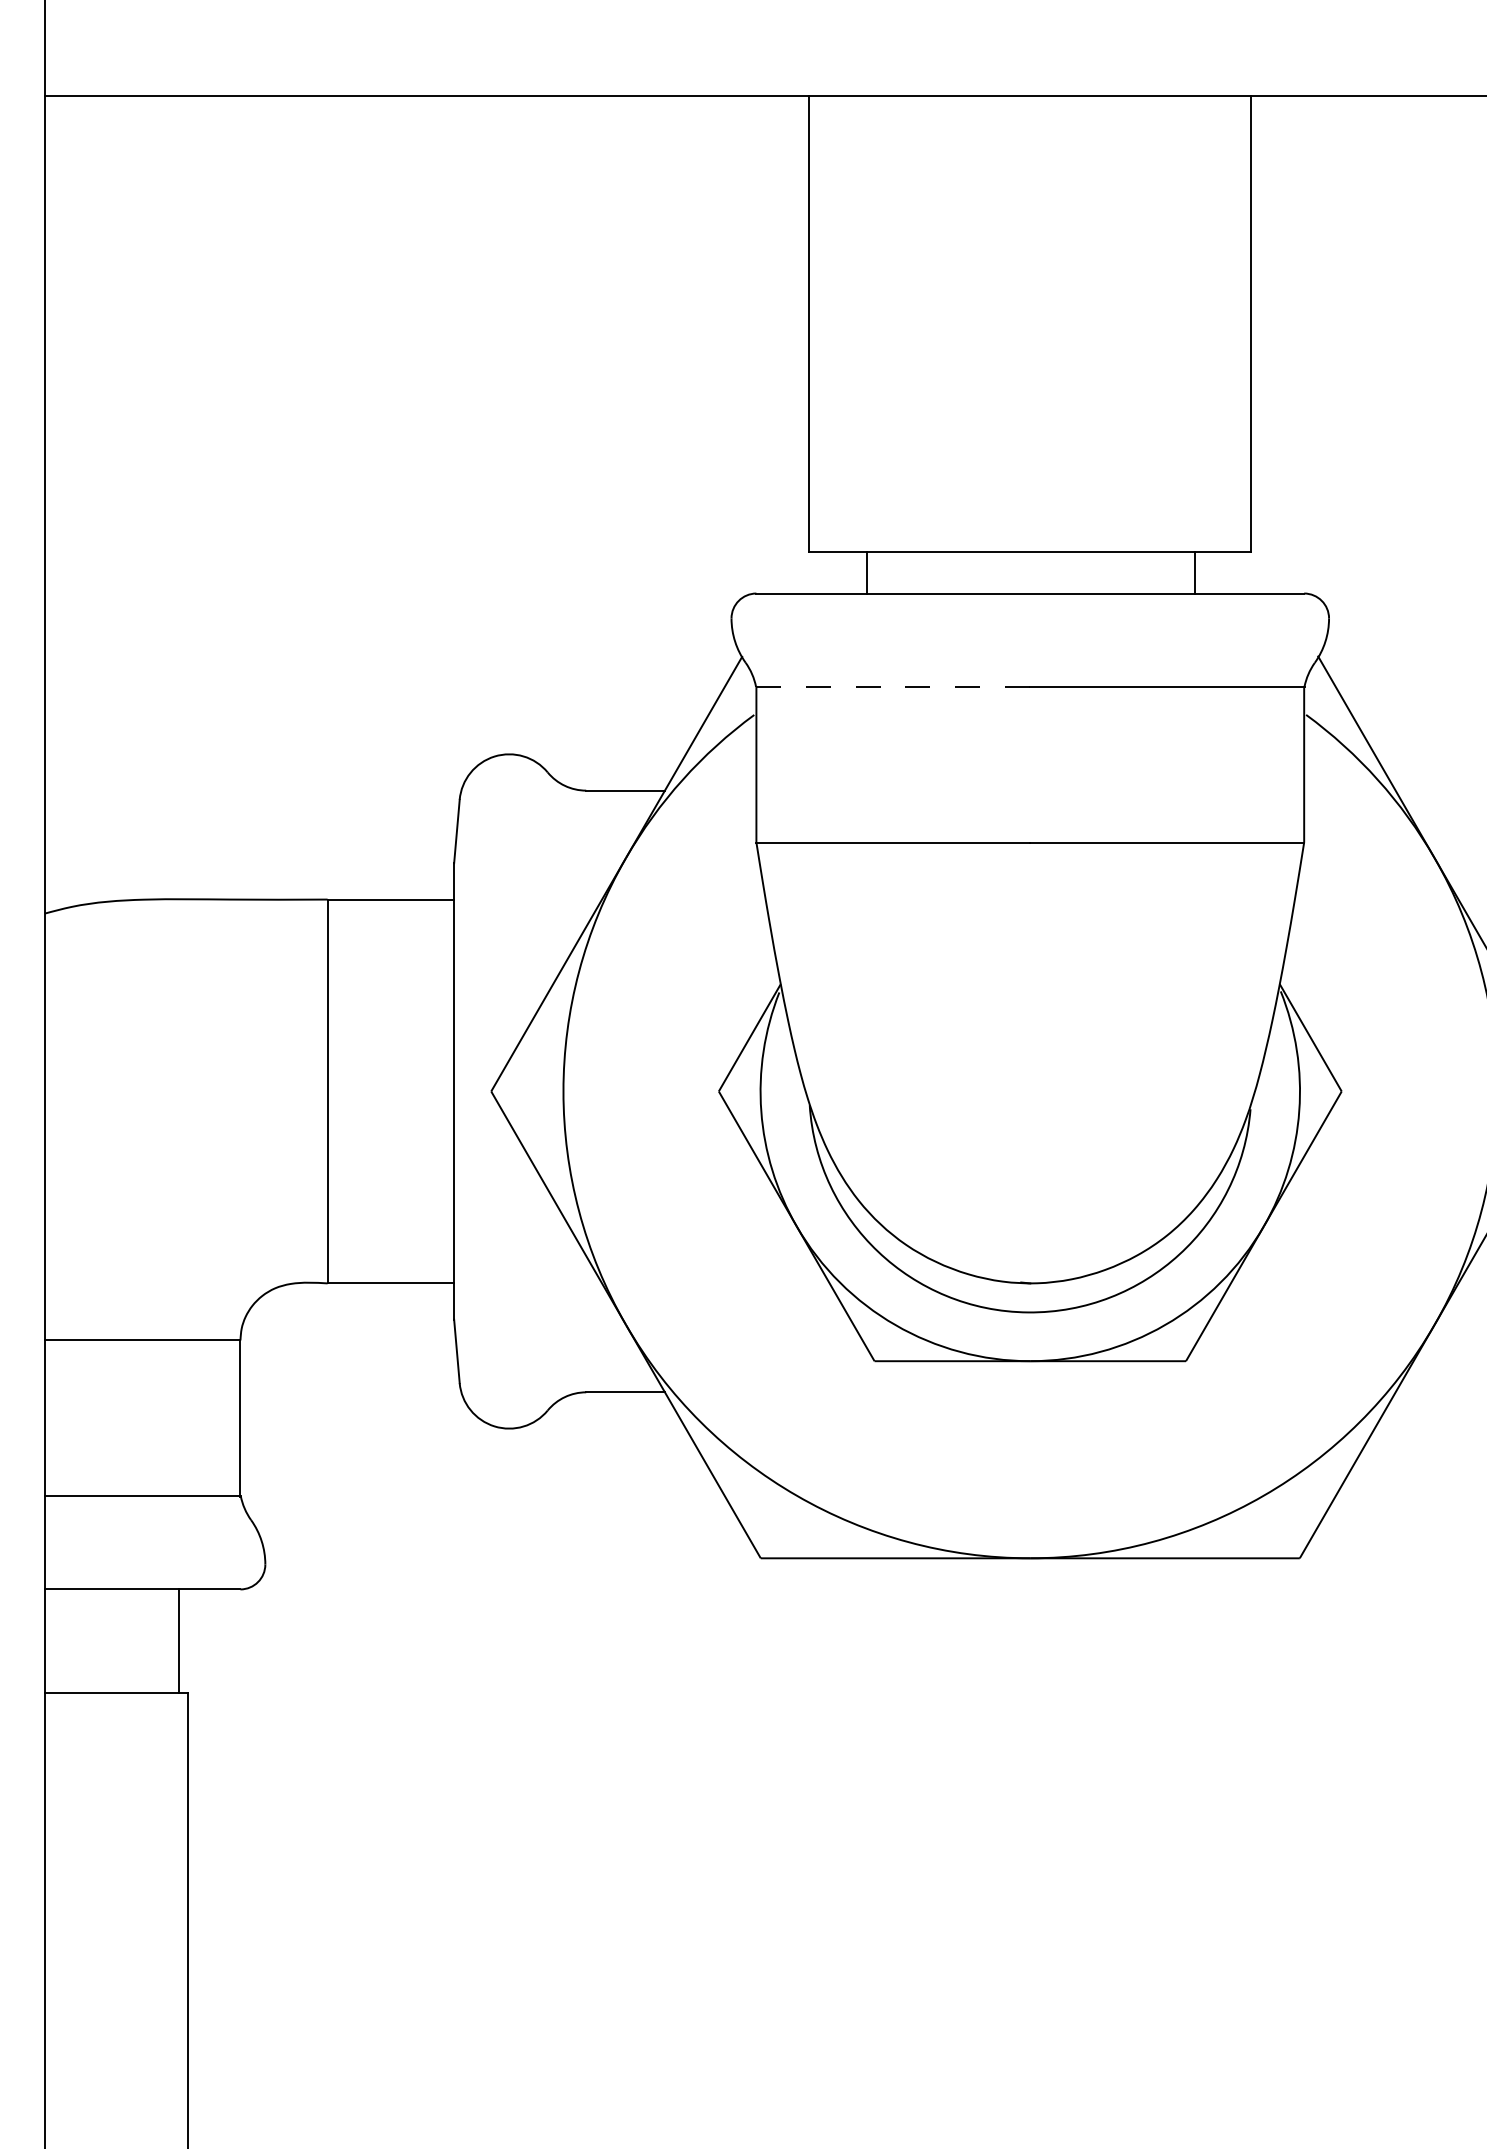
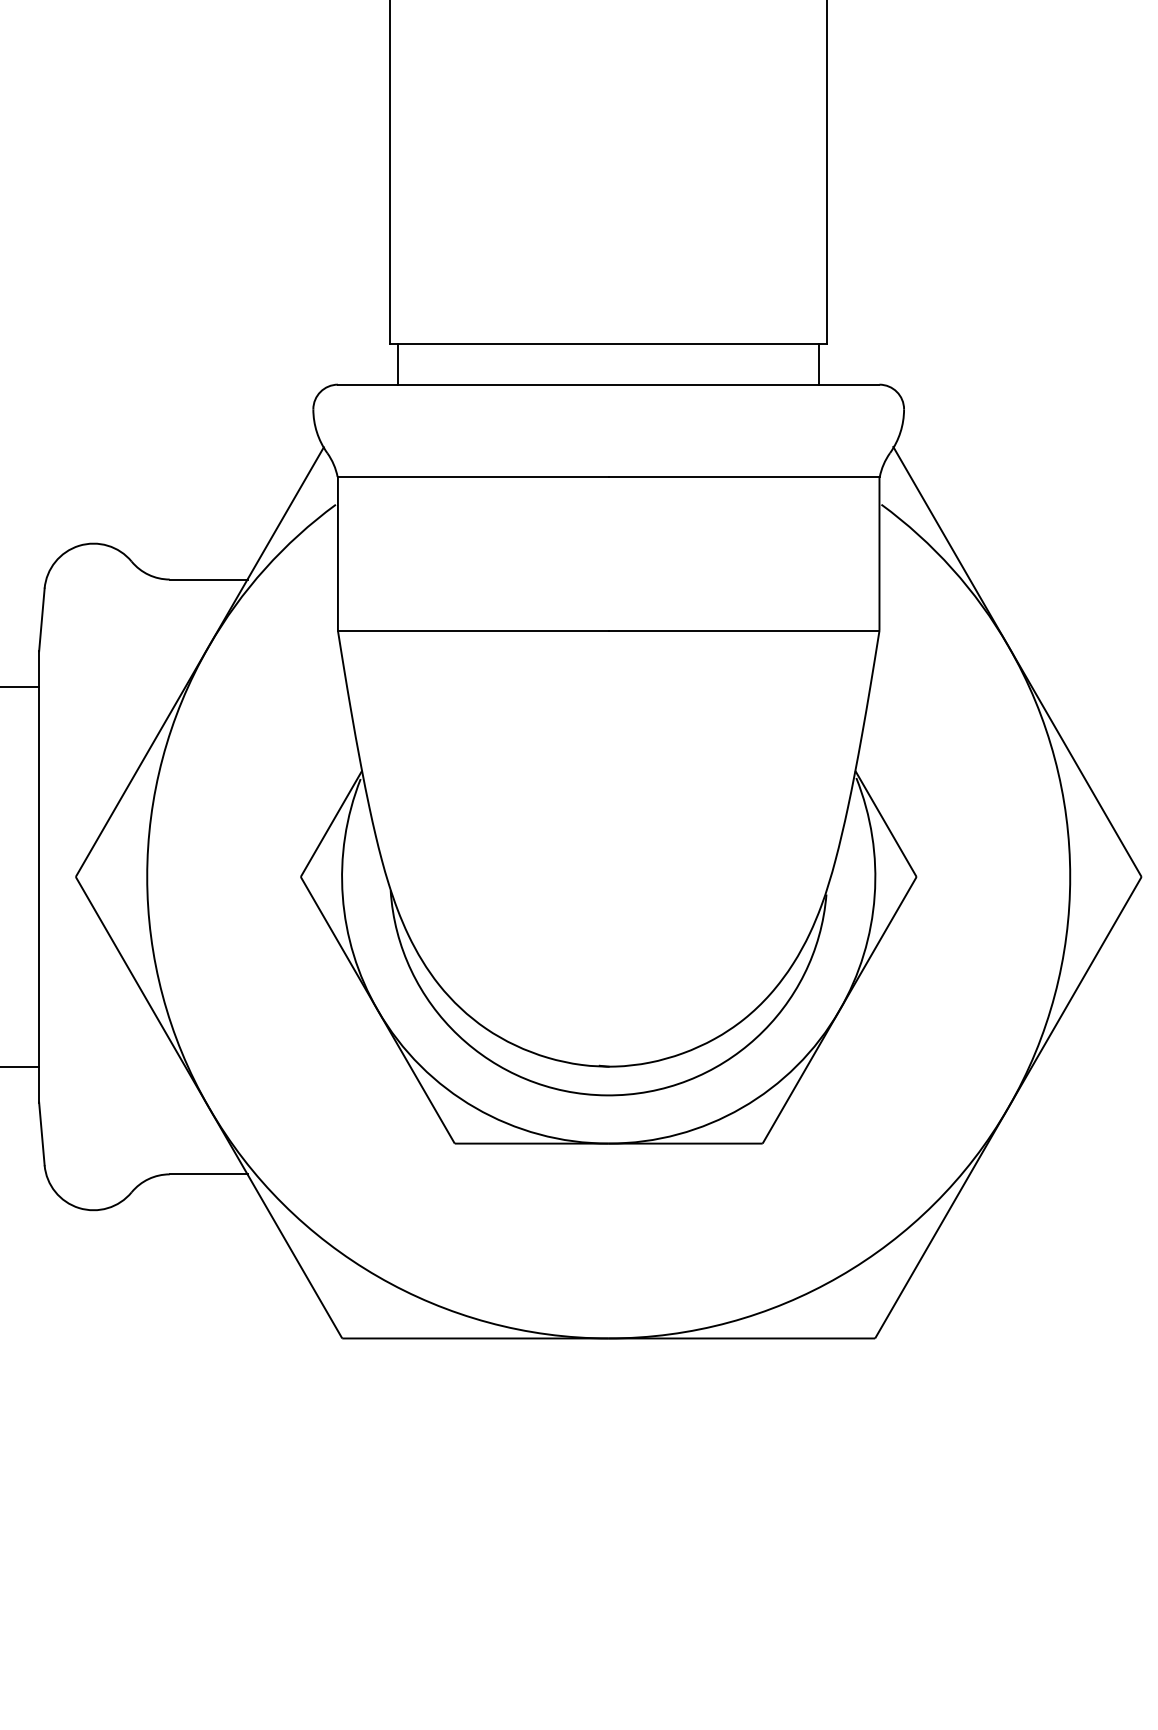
line: (866, 572) -> (398, 363), moved
line: (1194, 572) -> (818, 363), moved
line: (893, 686) -> (473, 476), dashed -> solid

